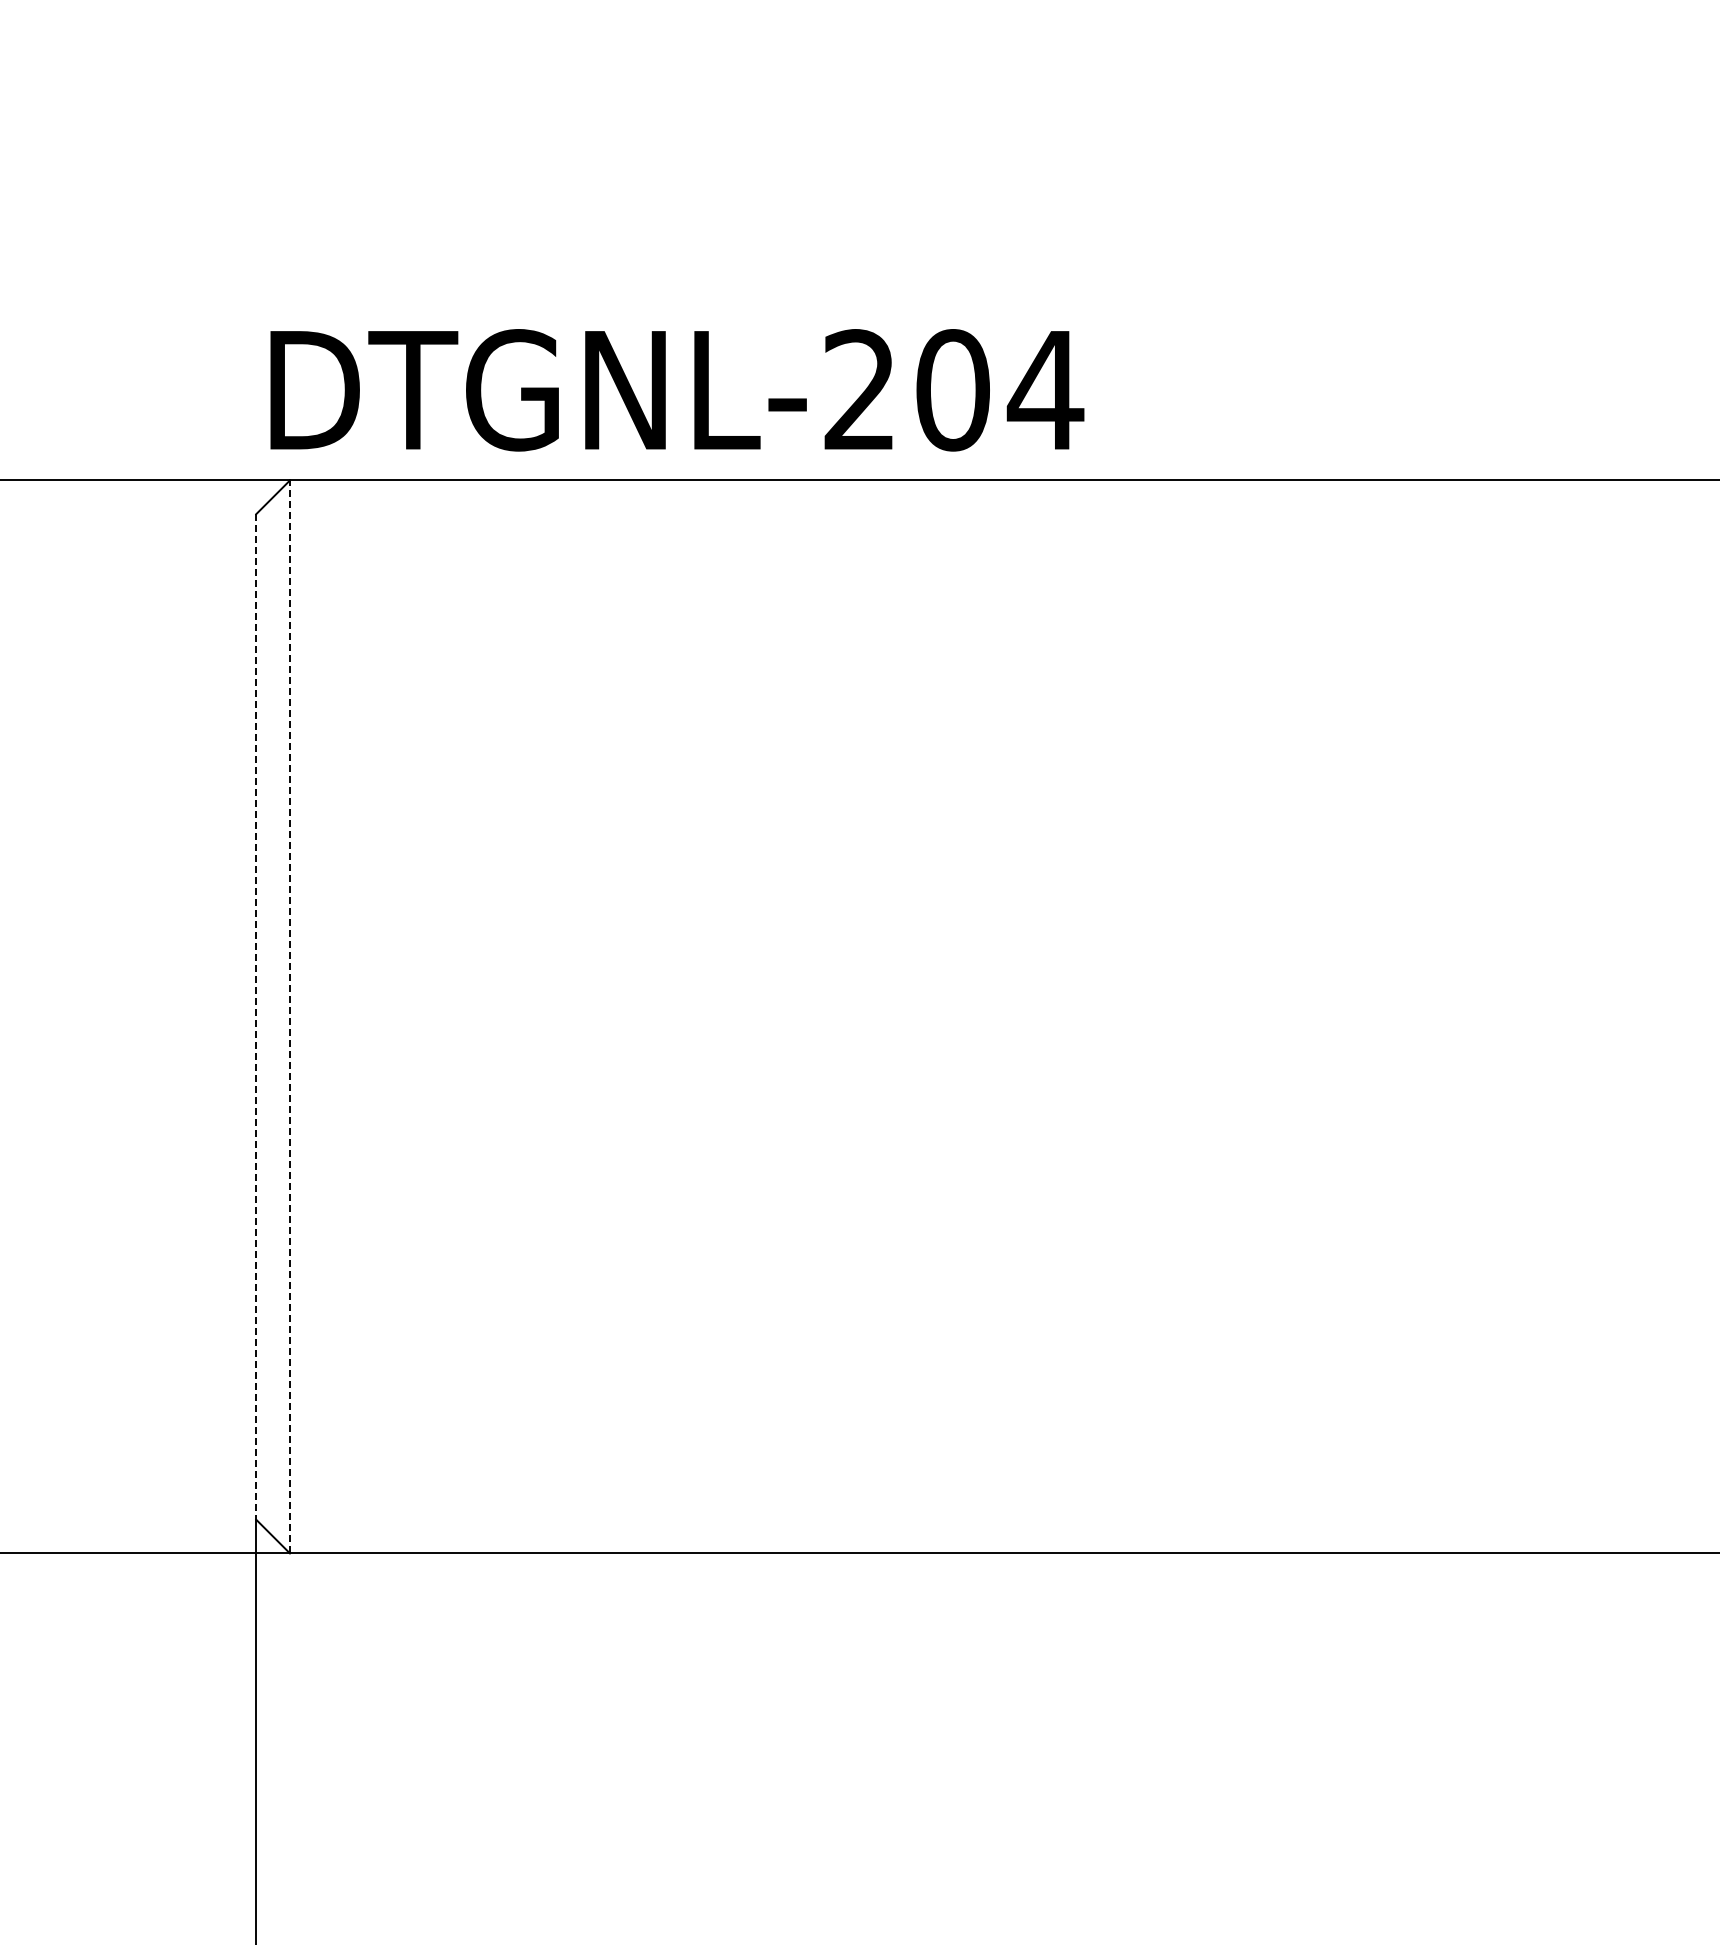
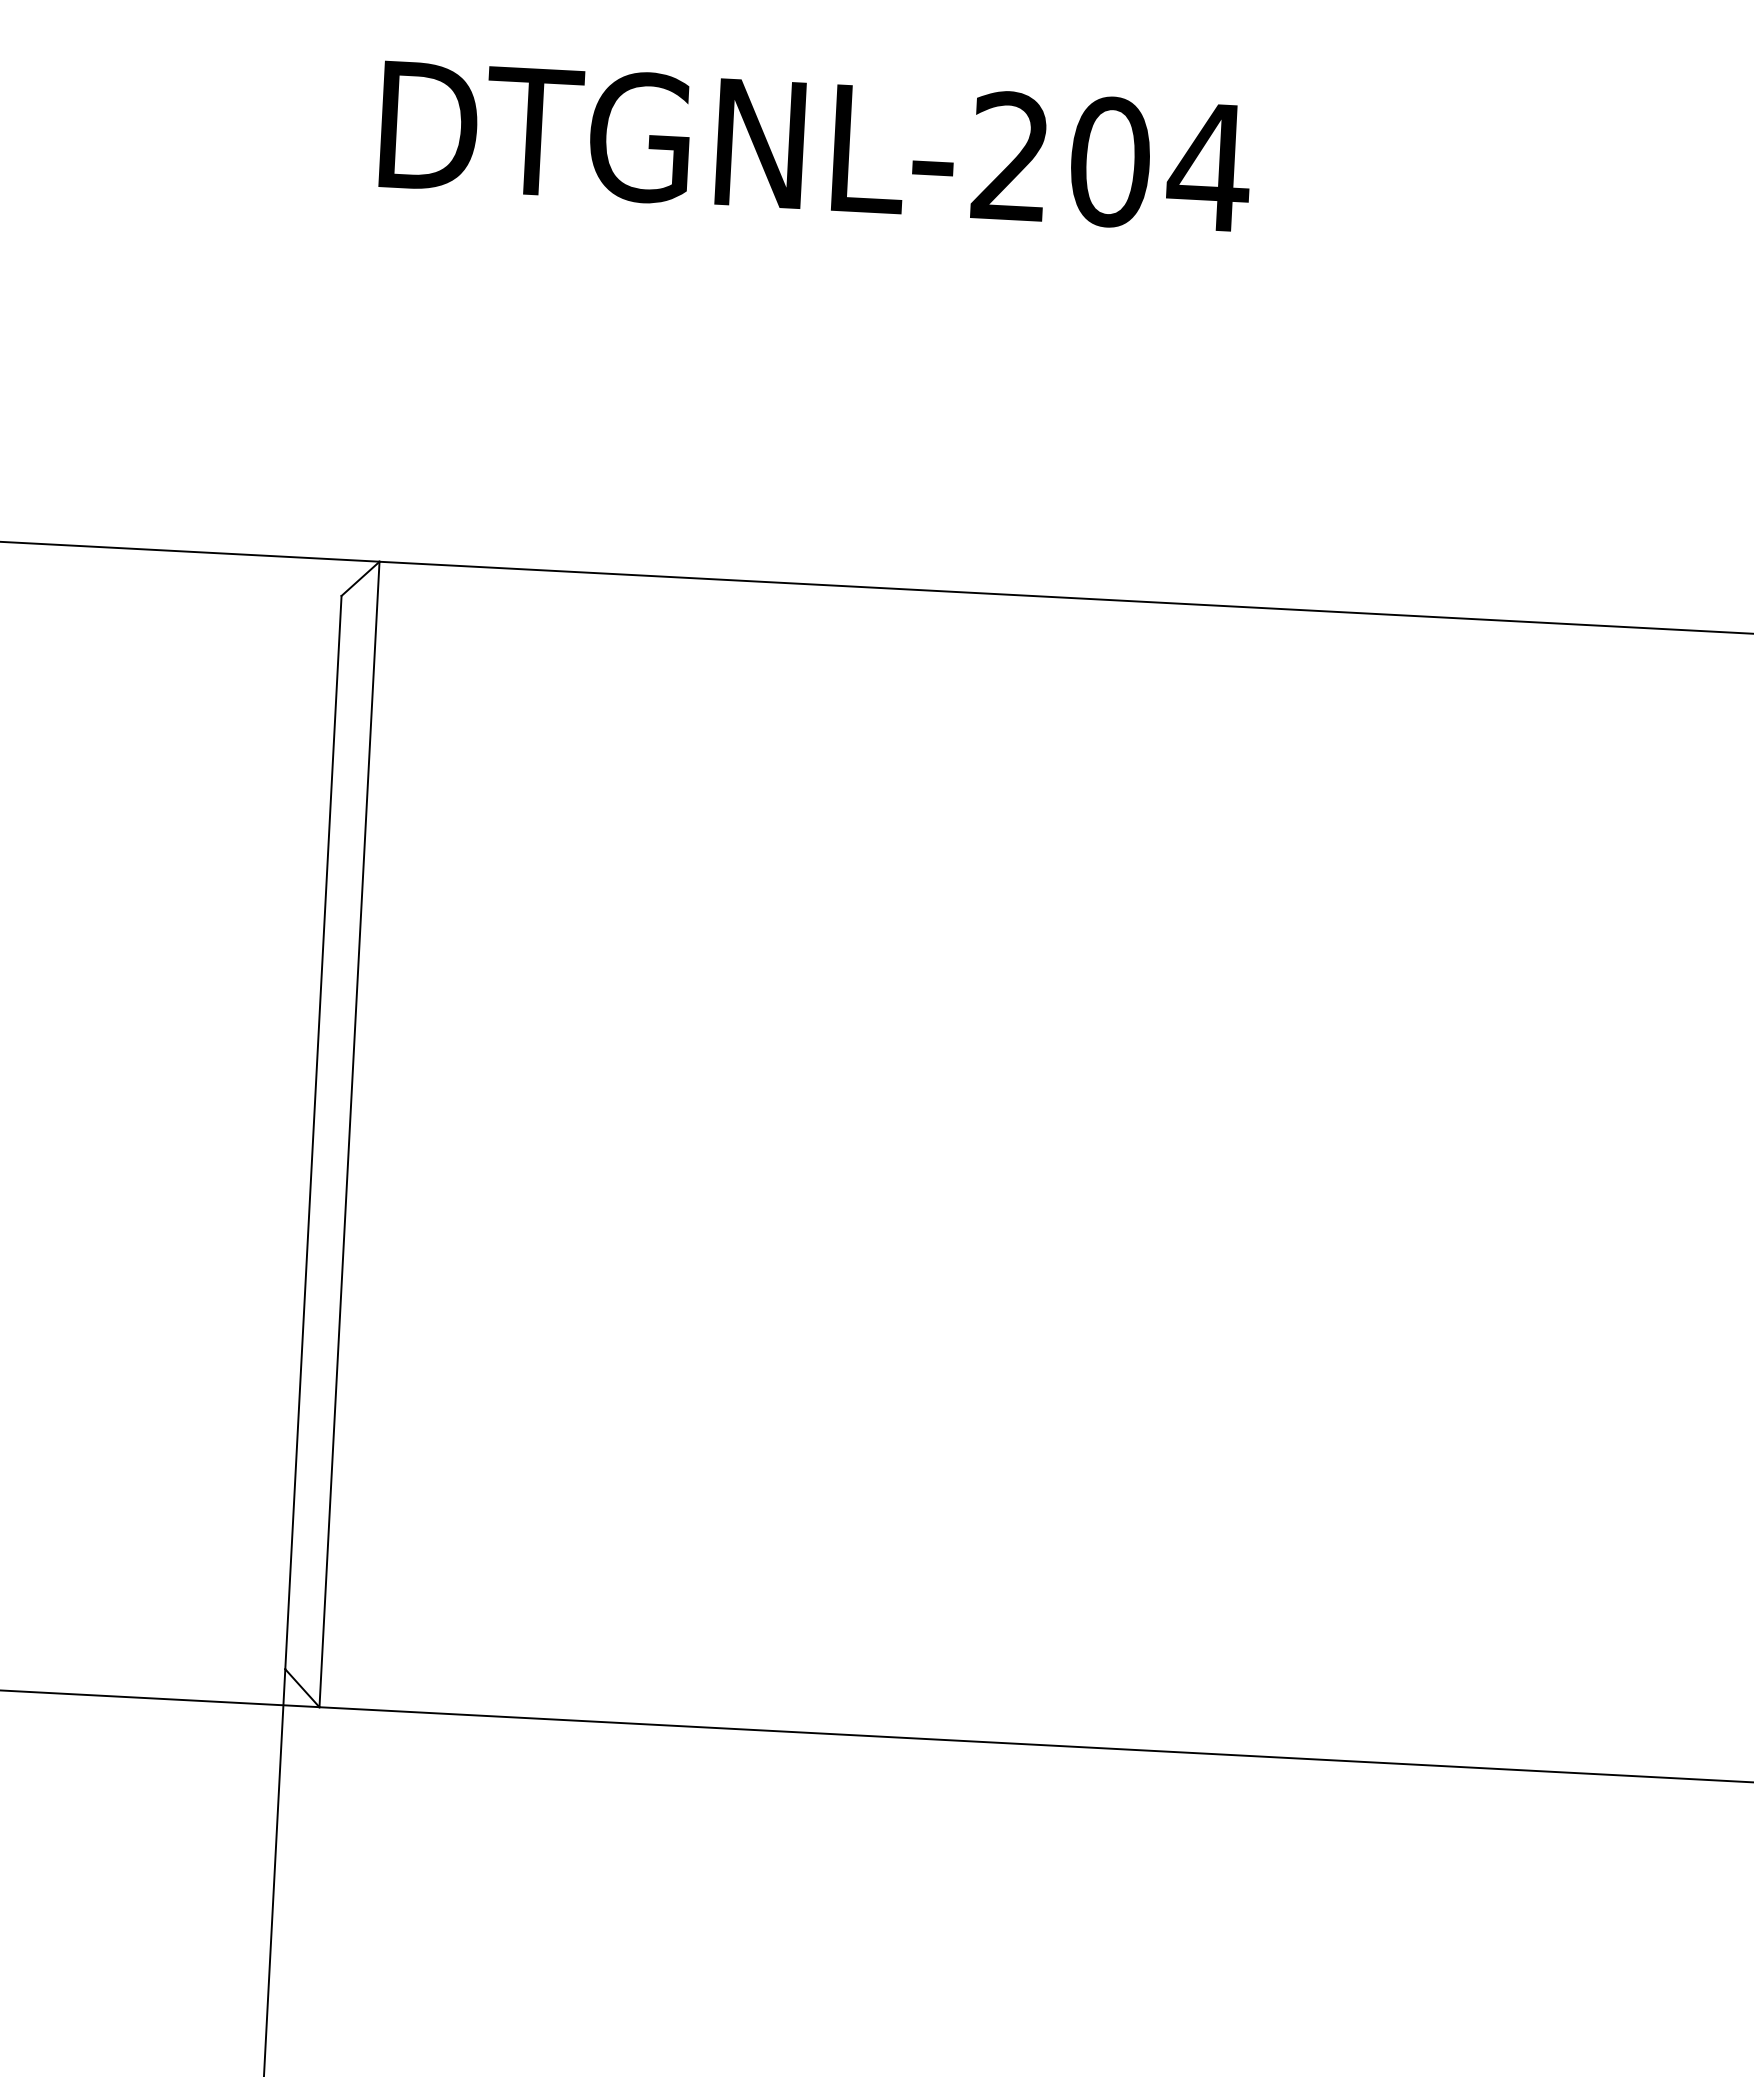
text: (677, 390) -> (816, 146), moved
line: (256, 1016) -> (313, 1132), dashed -> solid
line: (289, 1016) -> (349, 1133), dashed -> solid

